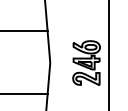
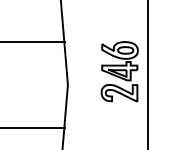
part: (86, 62) -> (119, 70), moved

